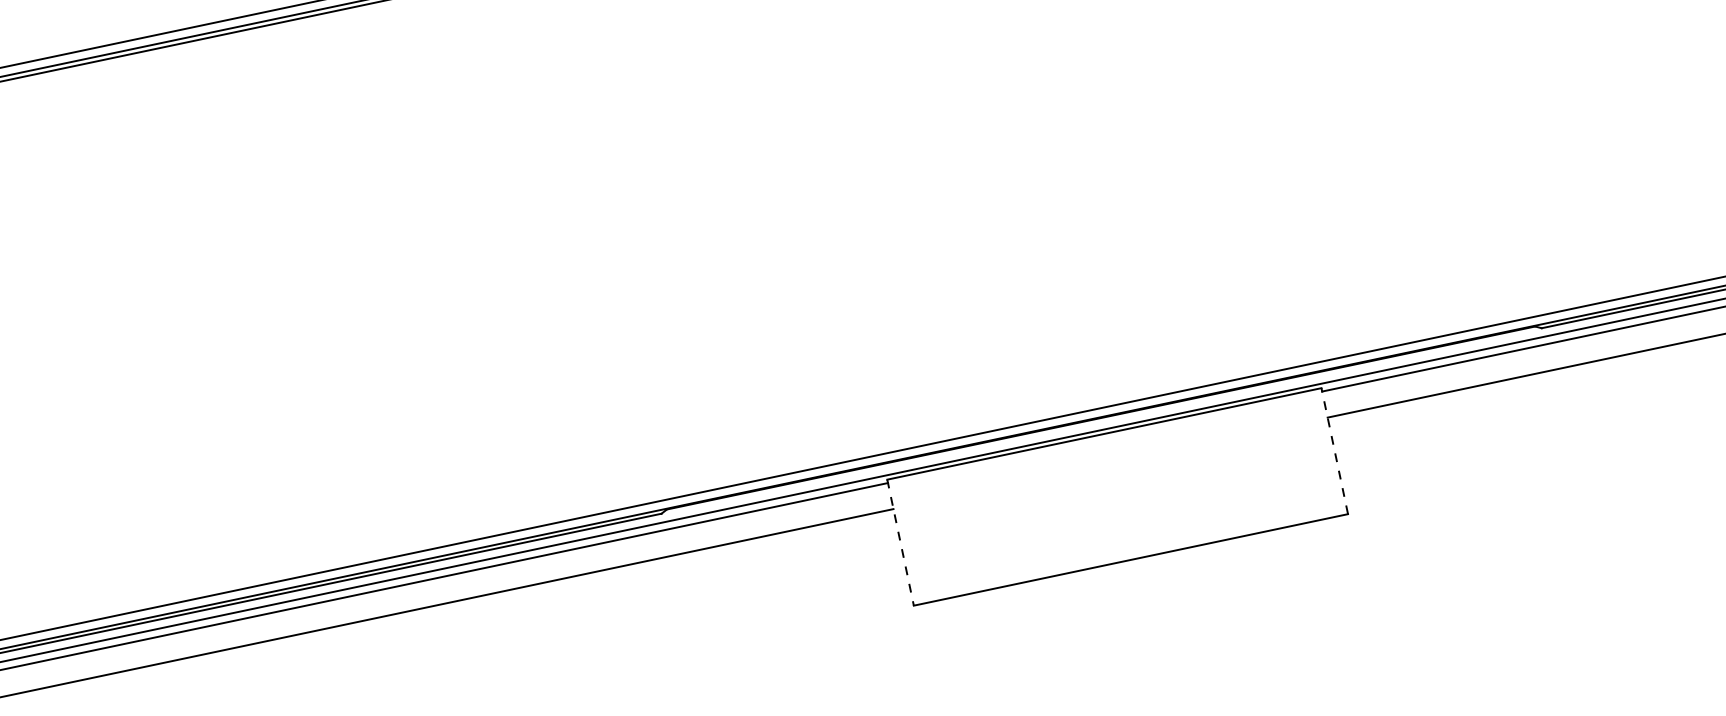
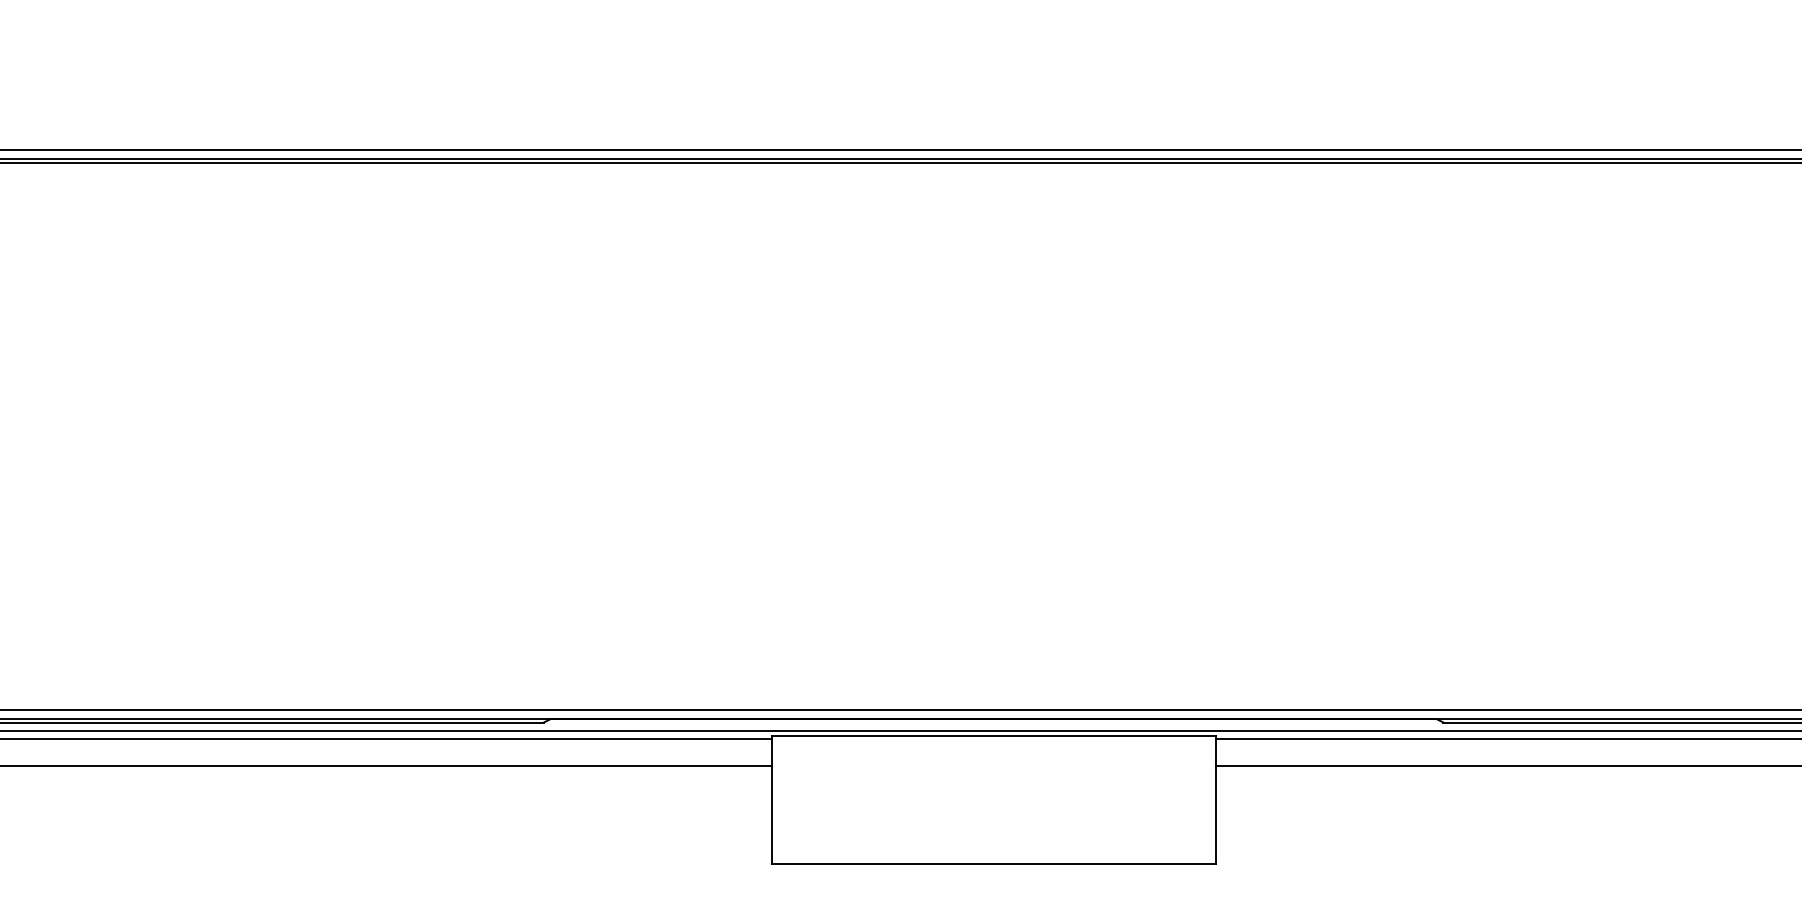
line: (1334, 450) -> (1215, 799), dashed -> solid
line: (900, 543) -> (771, 800), dashed -> solid

